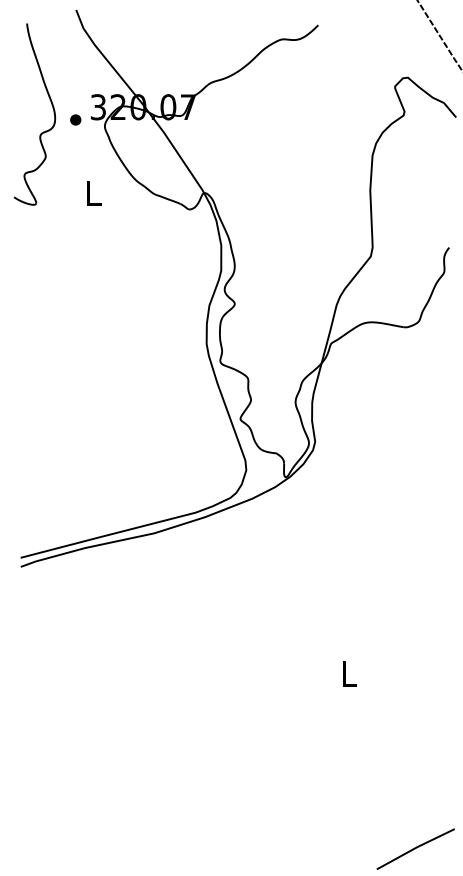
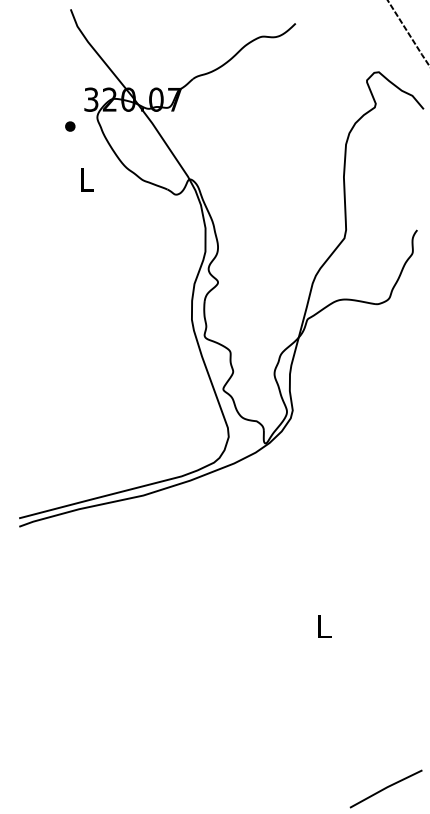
part: (52, 108) -> (48, 100), removed
part: (75, 119) -> (70, 126), moved

